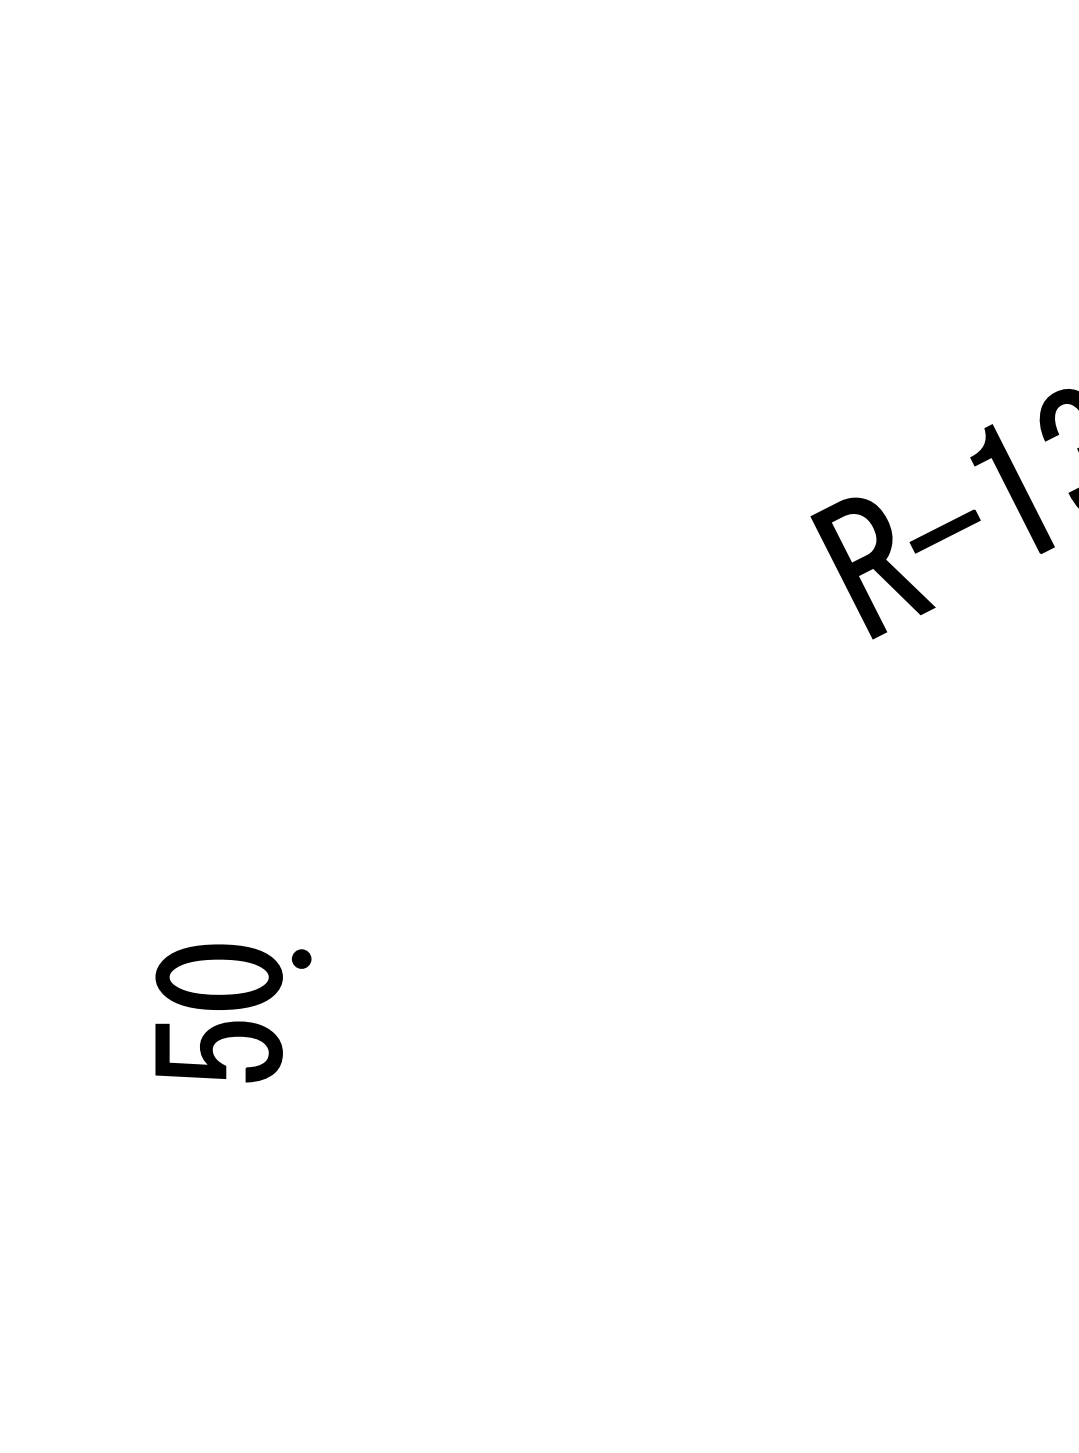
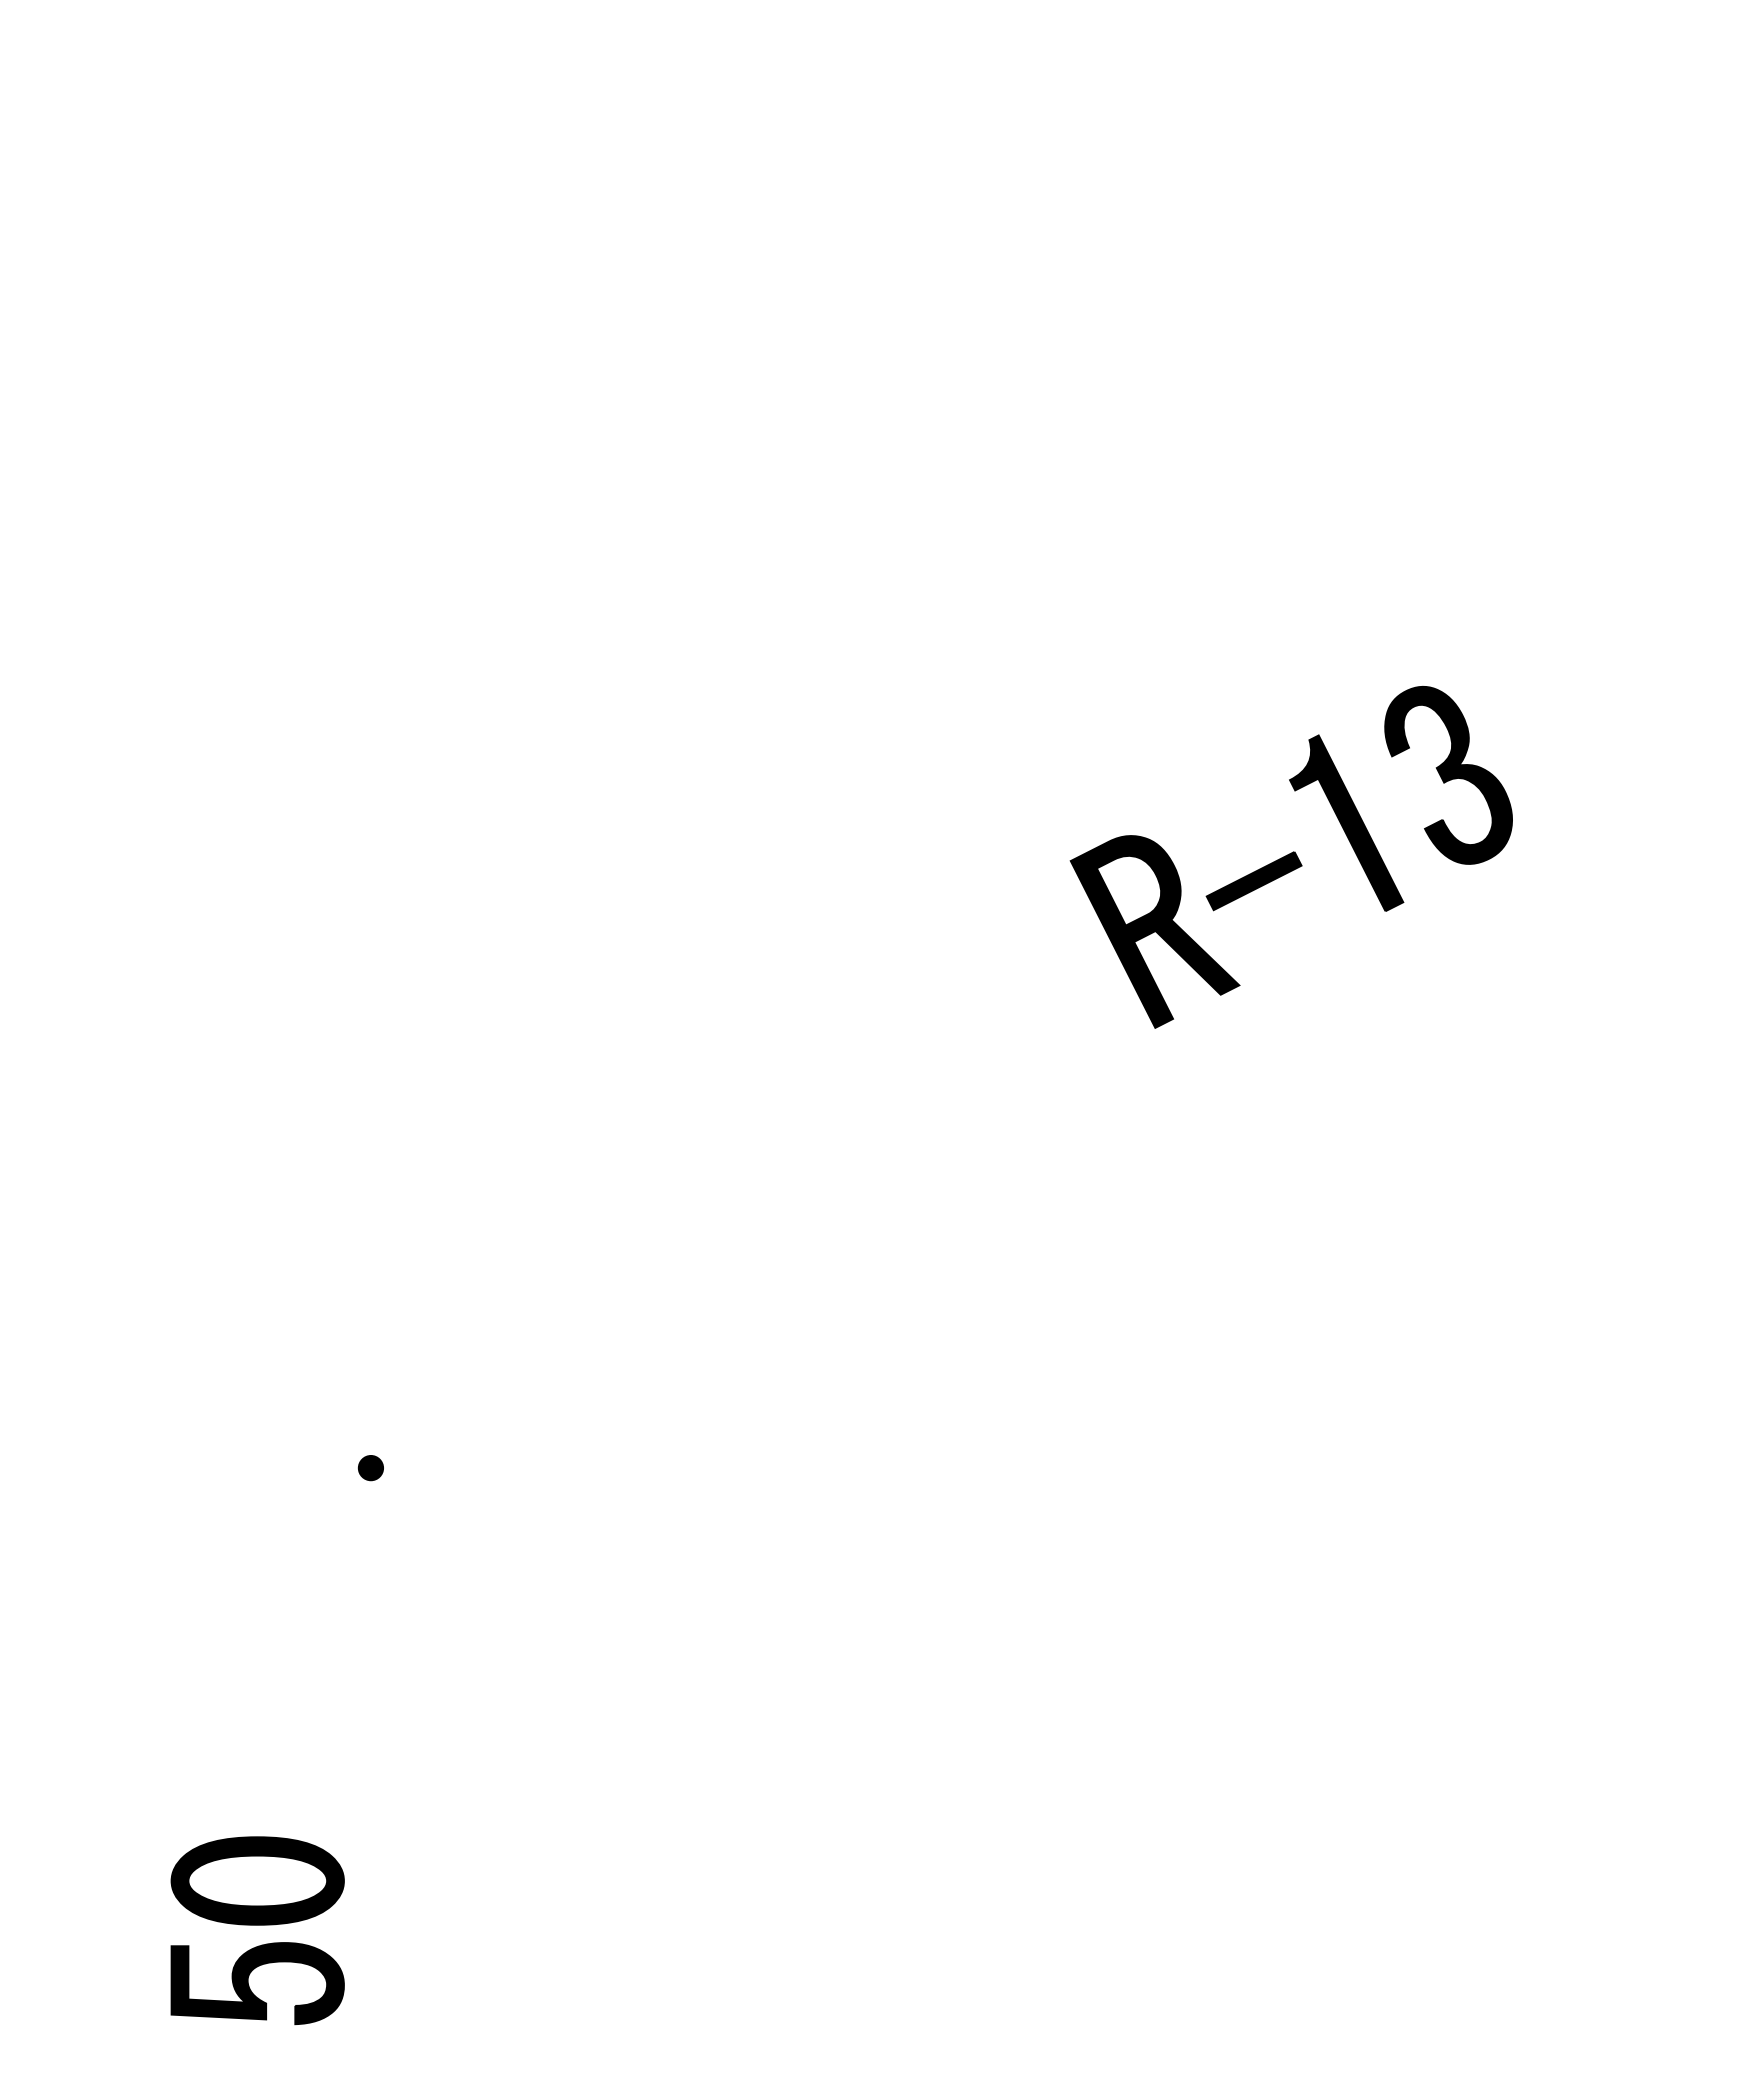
part: (219, 1013) -> (257, 1930), moved

